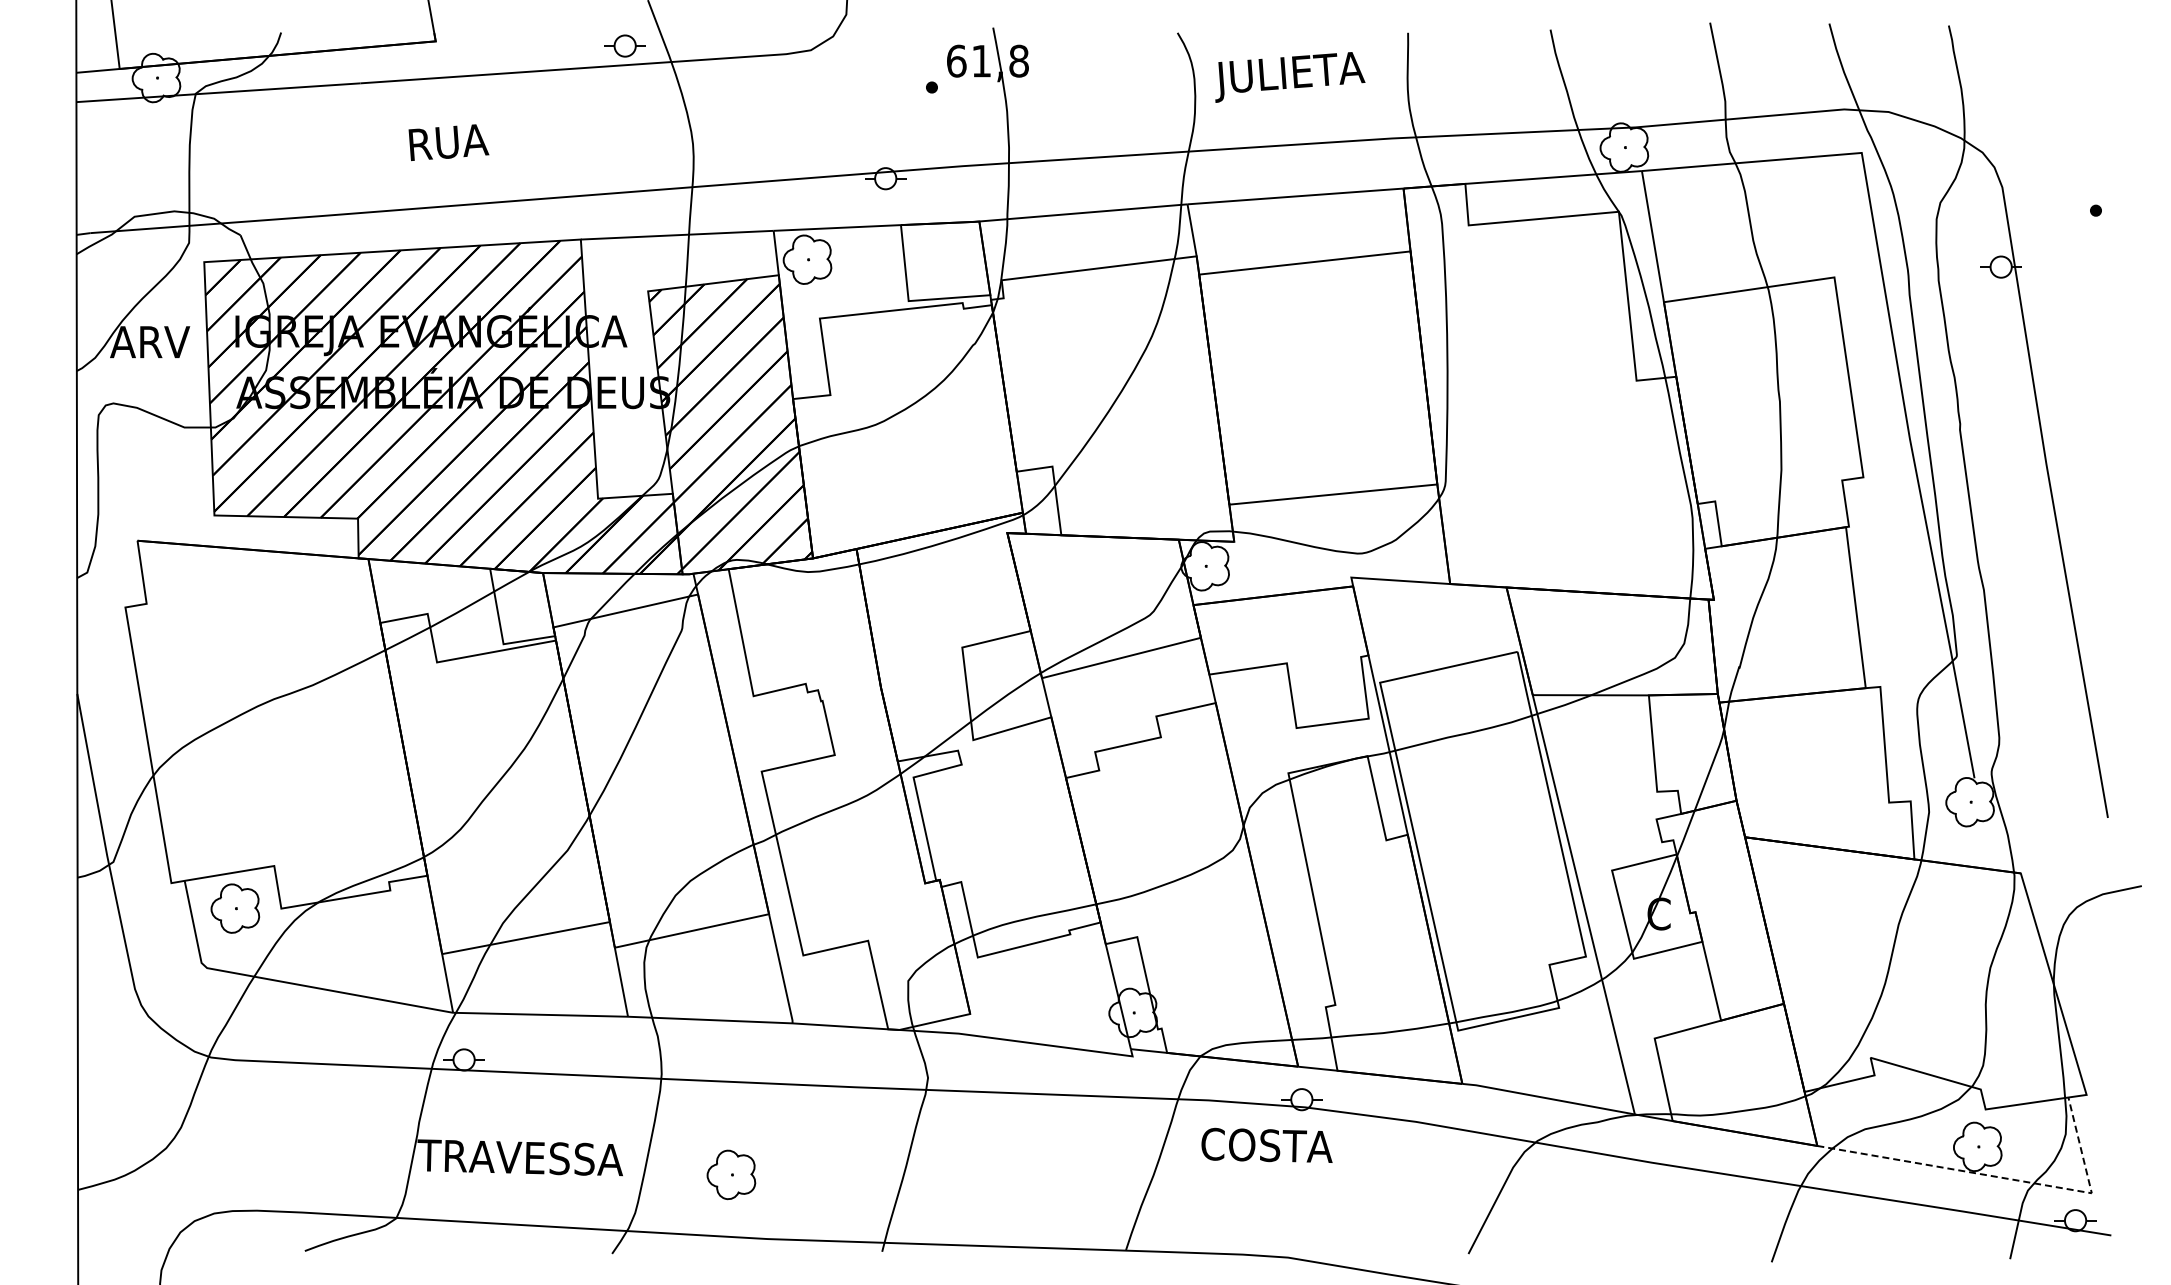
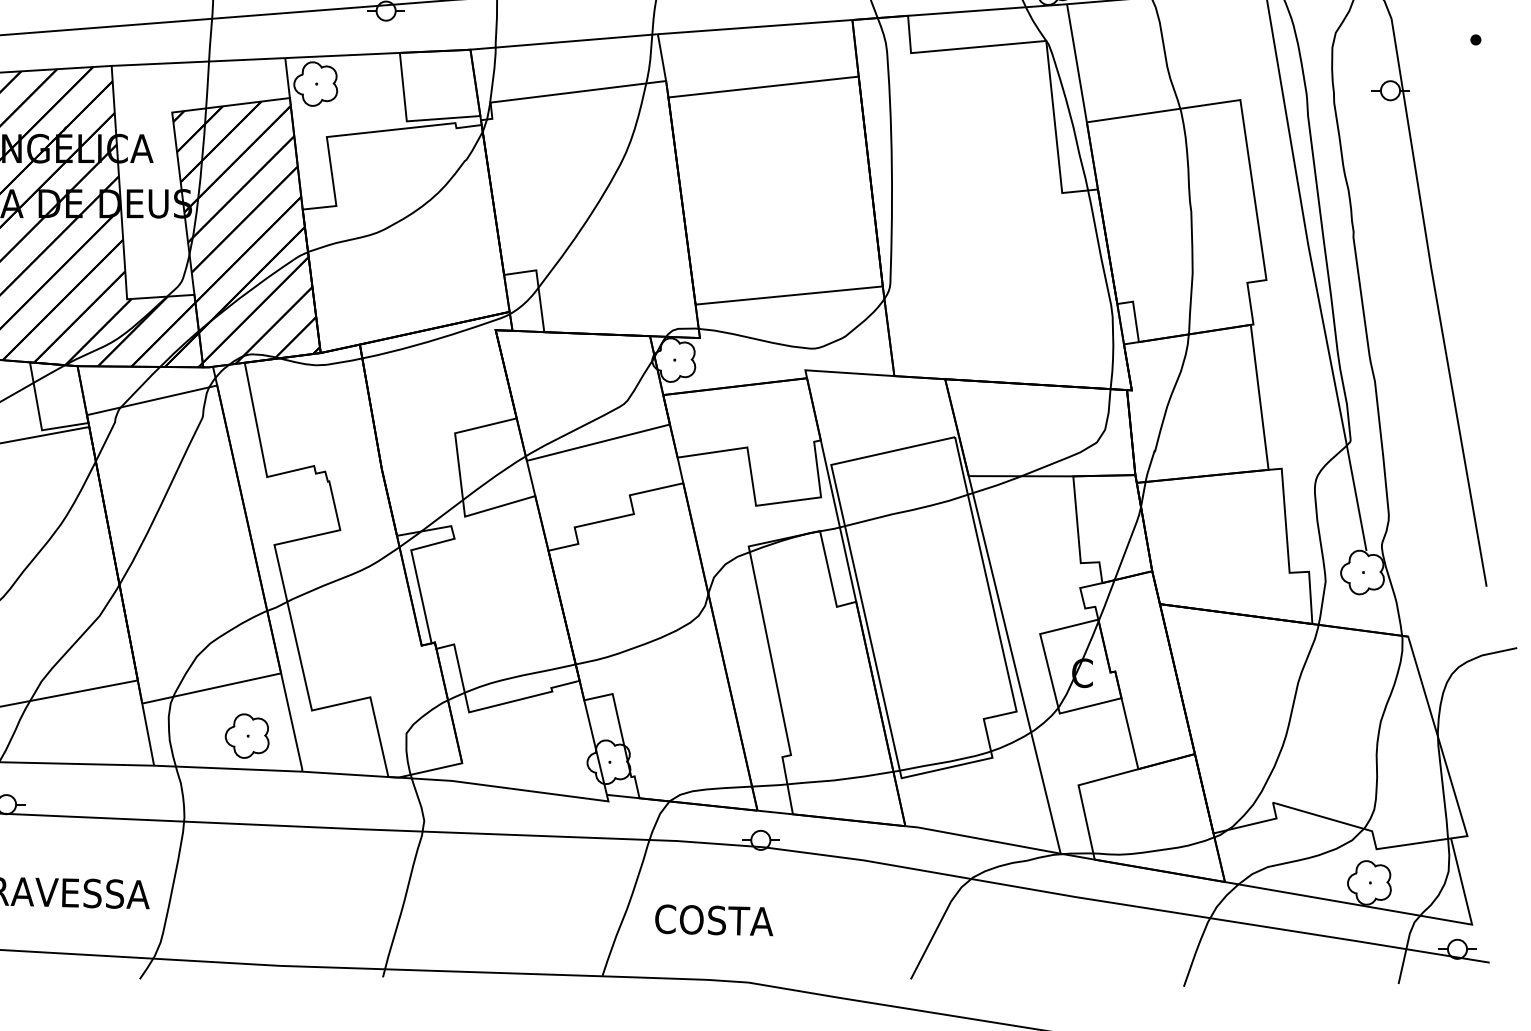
text: (1266, 1144) -> (713, 919), moved
part: (731, 1174) -> (247, 735), moved
line: (2004, 1178) -> (1393, 911), dashed -> solid

